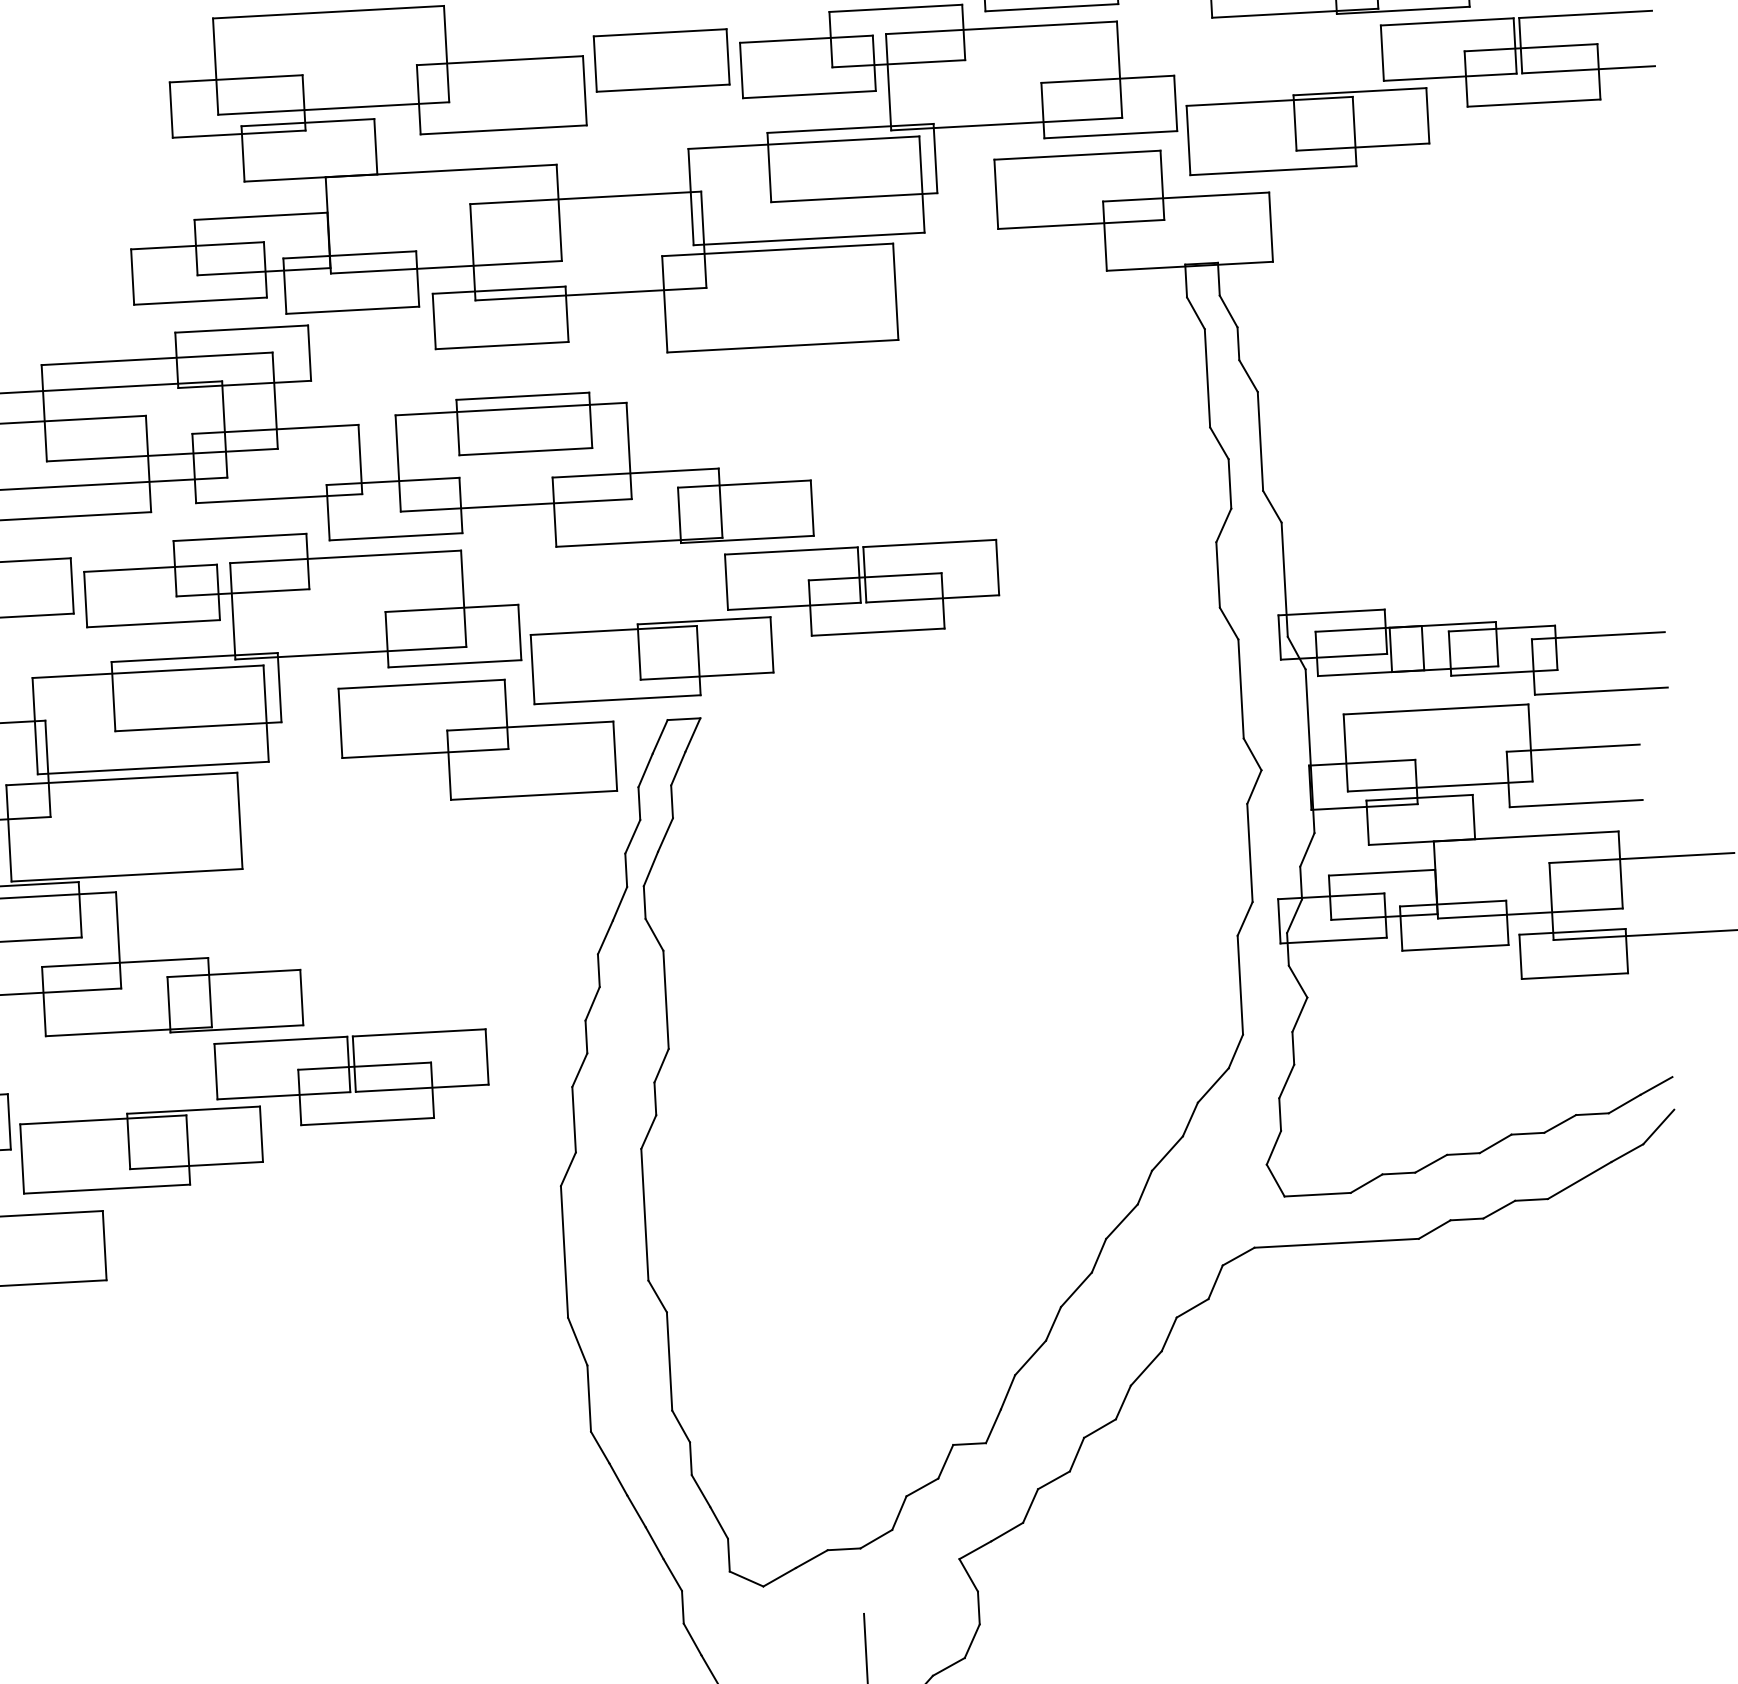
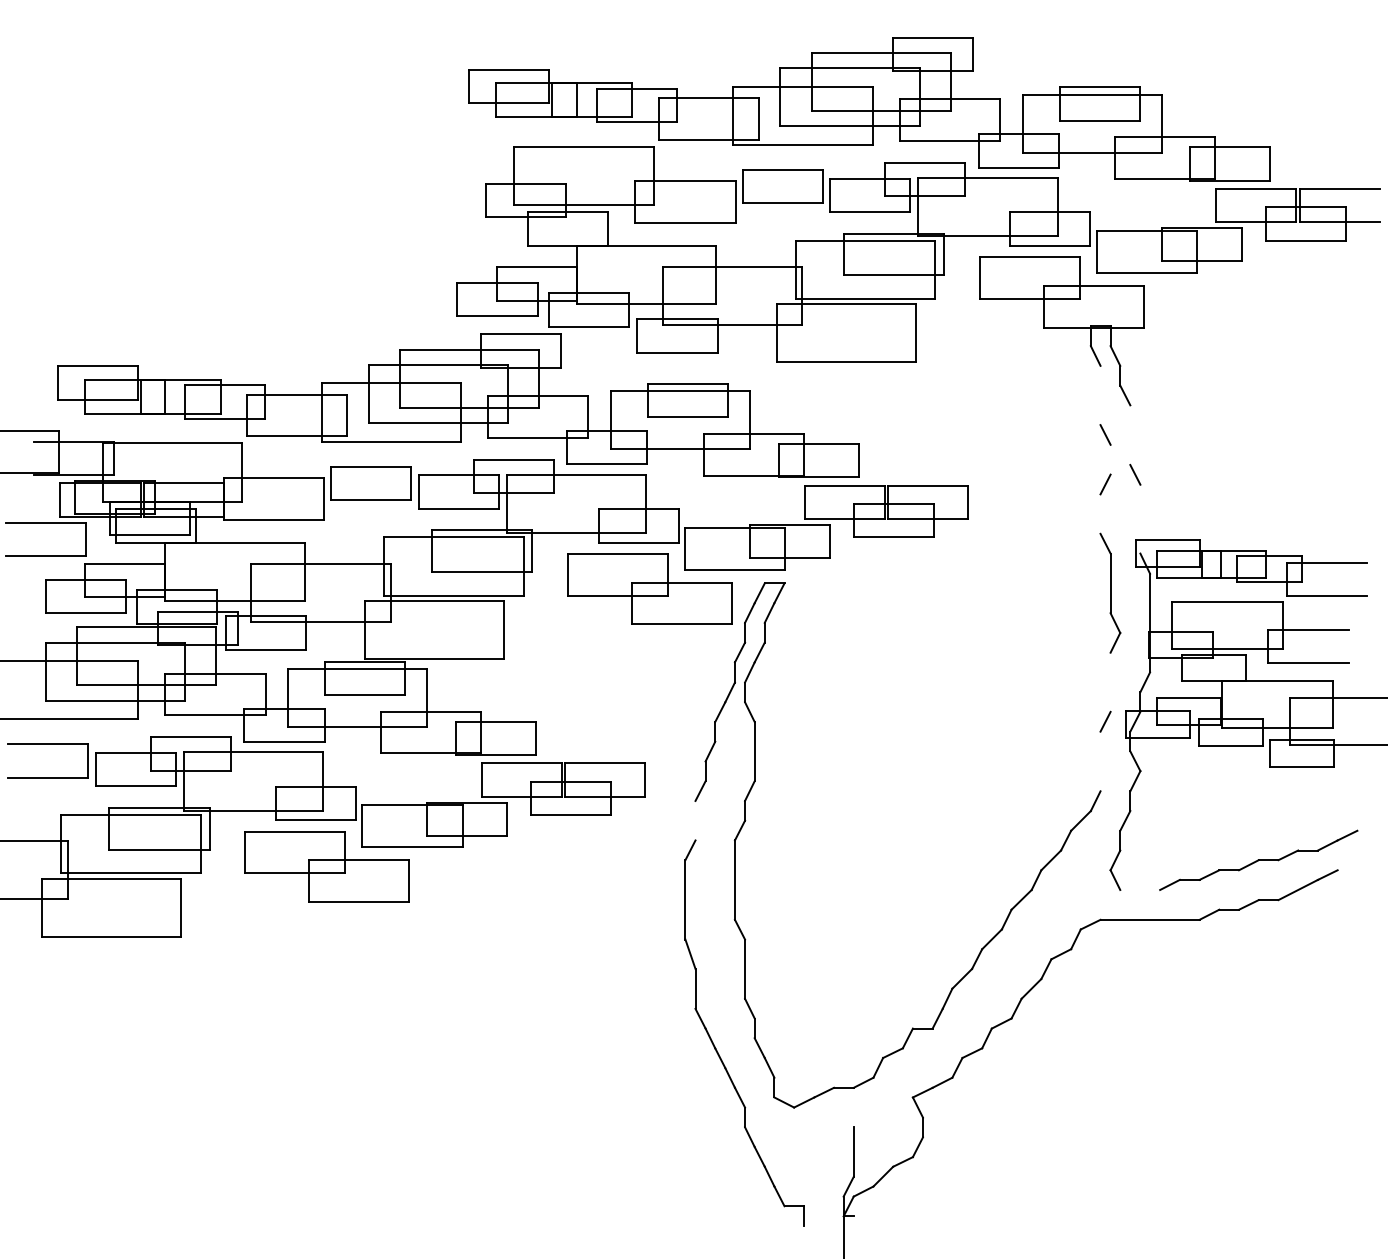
line: (1207, 378) -> (1100, 395), removed
line: (1260, 440) -> (1130, 434), removed
line: (1229, 483) -> (1110, 459), removed
line: (1218, 574) -> (1100, 513), removed
line: (1284, 578) -> (1140, 518), removed
line: (1249, 851) -> (1110, 681), removed
line: (1240, 985) -> (1100, 761), removed
line: (574, 1119) -> (695, 820), removed
line: (1658, 1127) -> (1347, 860), removed
line: (1318, 1195) -> (1140, 890), removed

